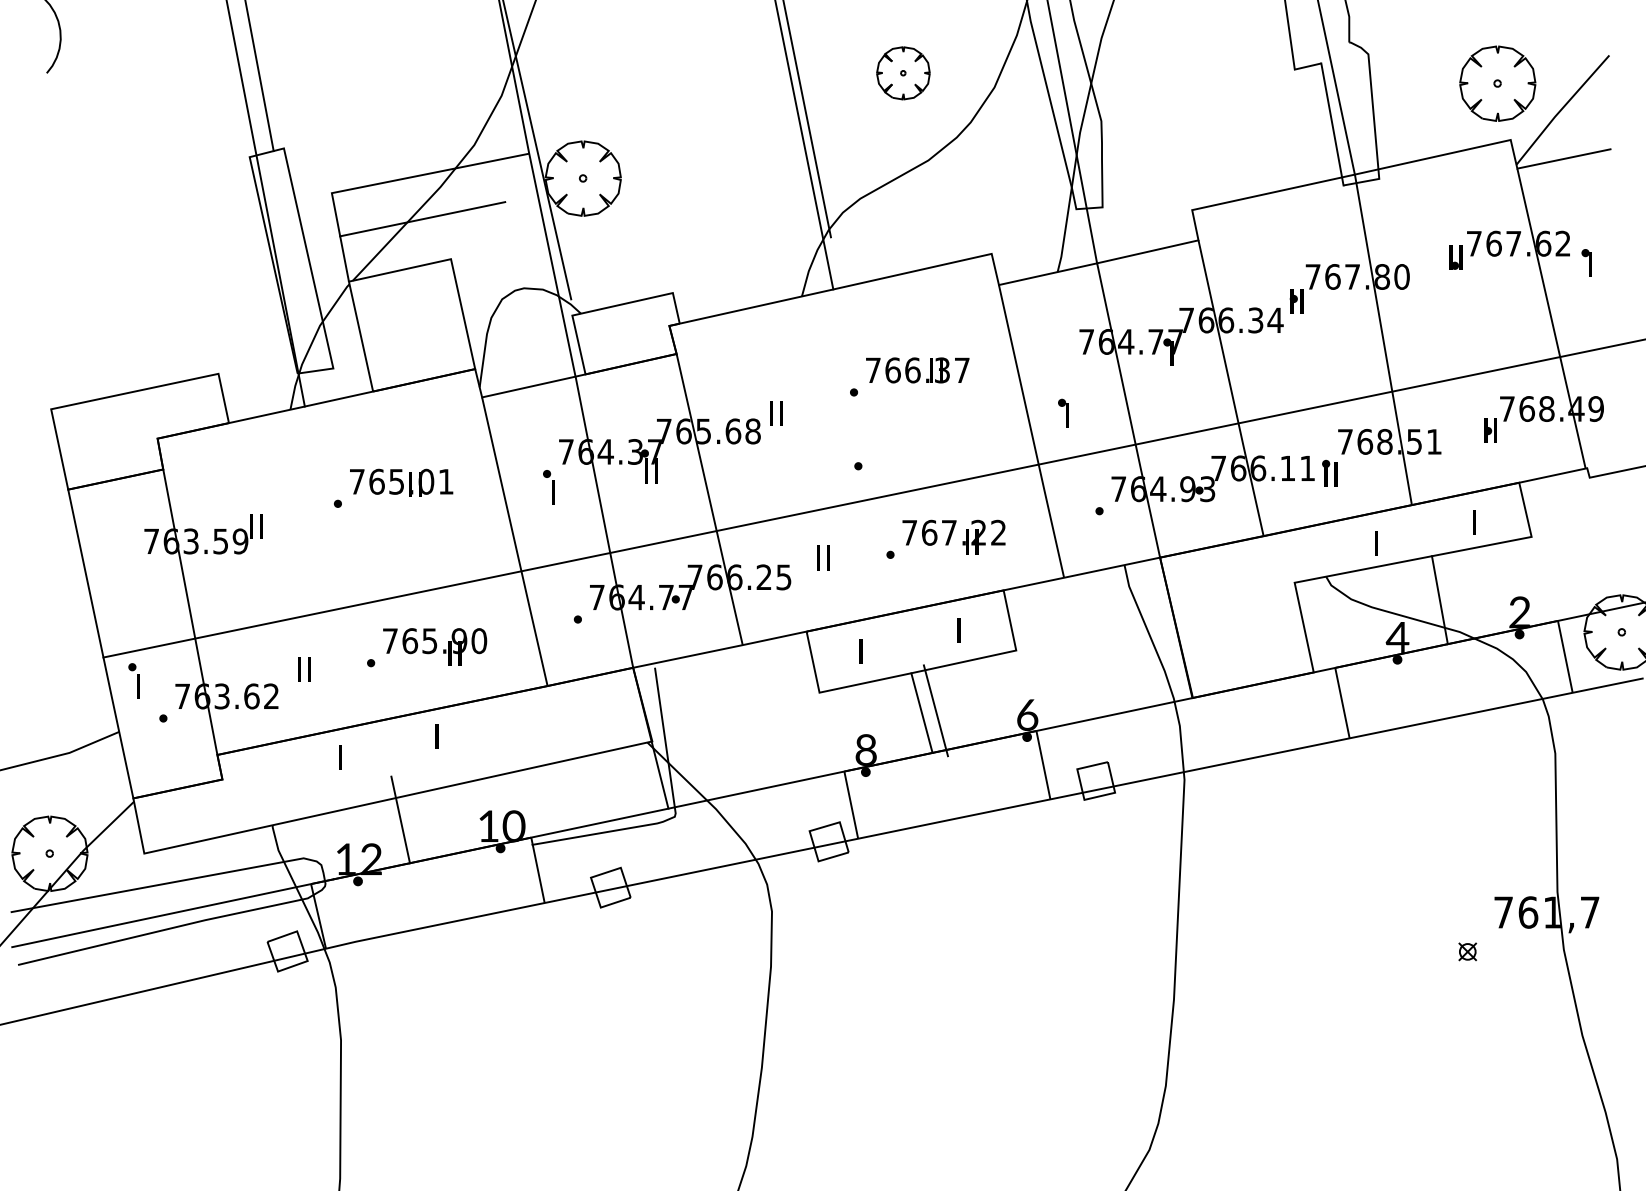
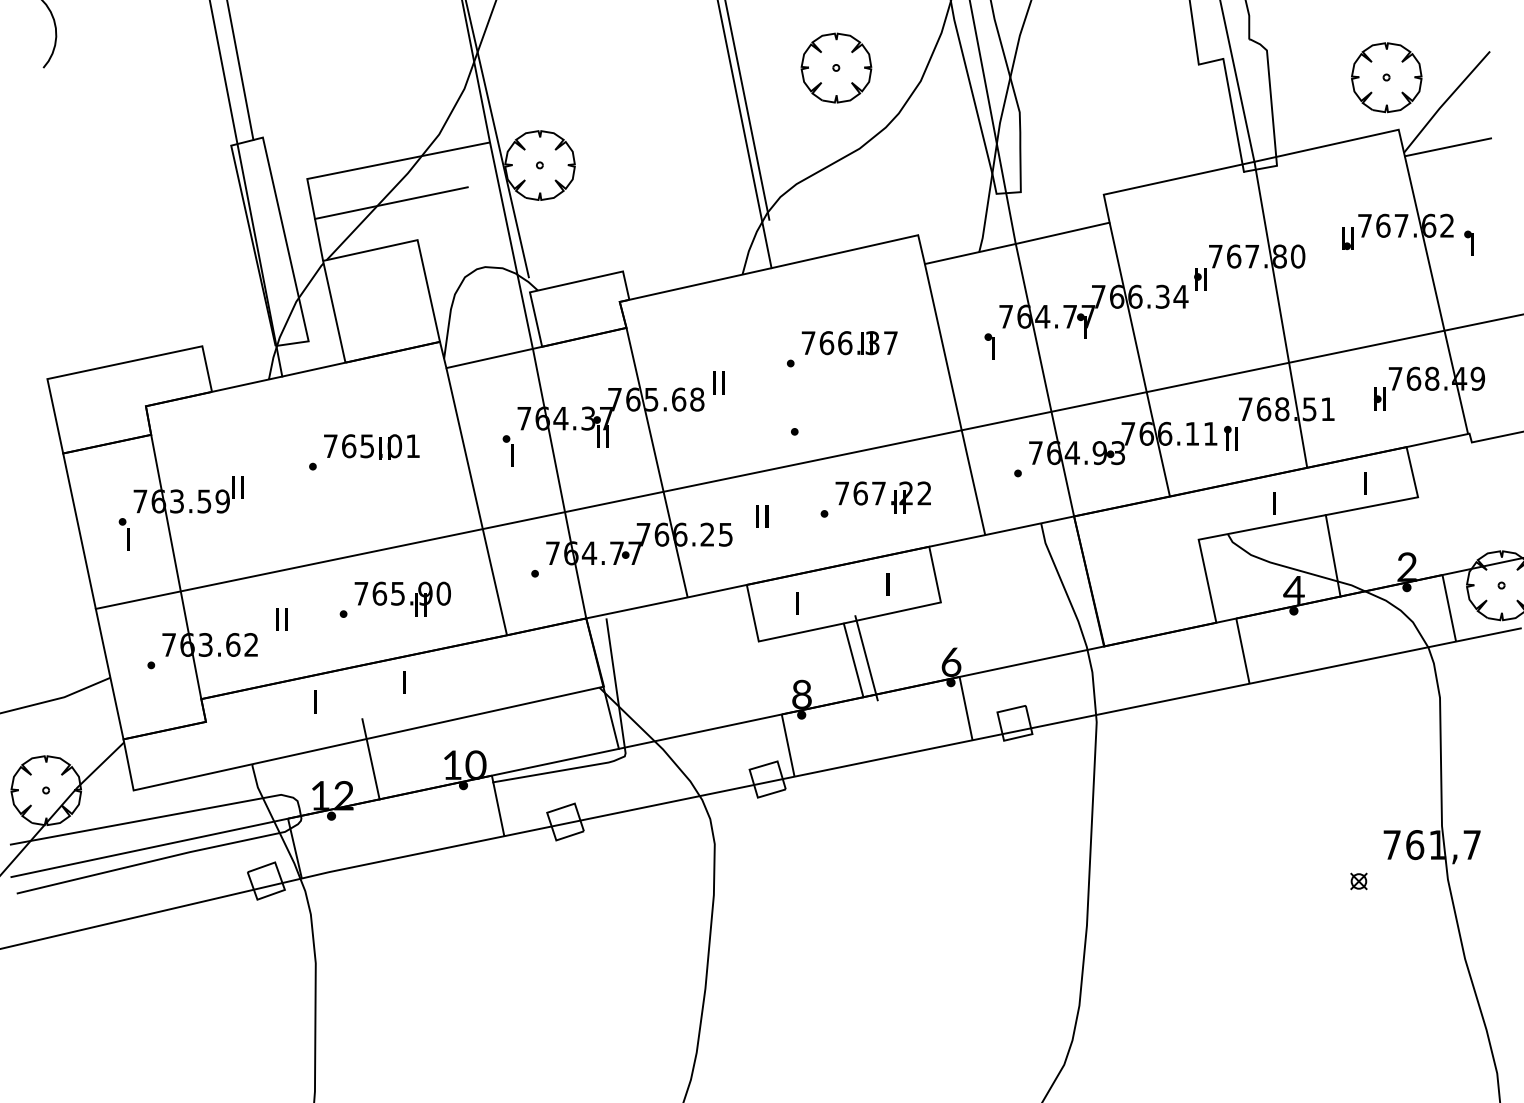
part: (903, 72) -> (836, 67), size x1.43
part: (1063, 412) -> (989, 346), moved
part: (133, 680) -> (123, 534), moved

